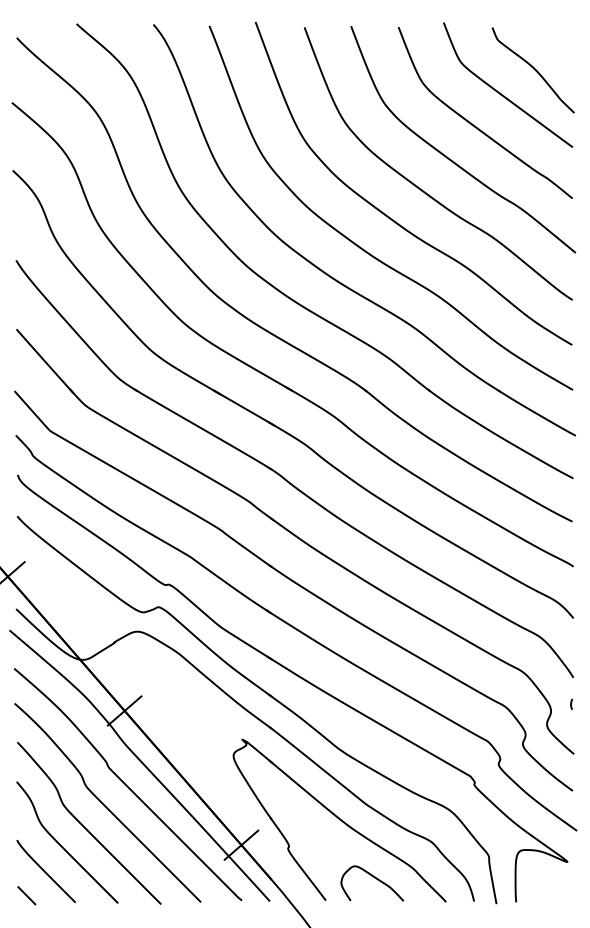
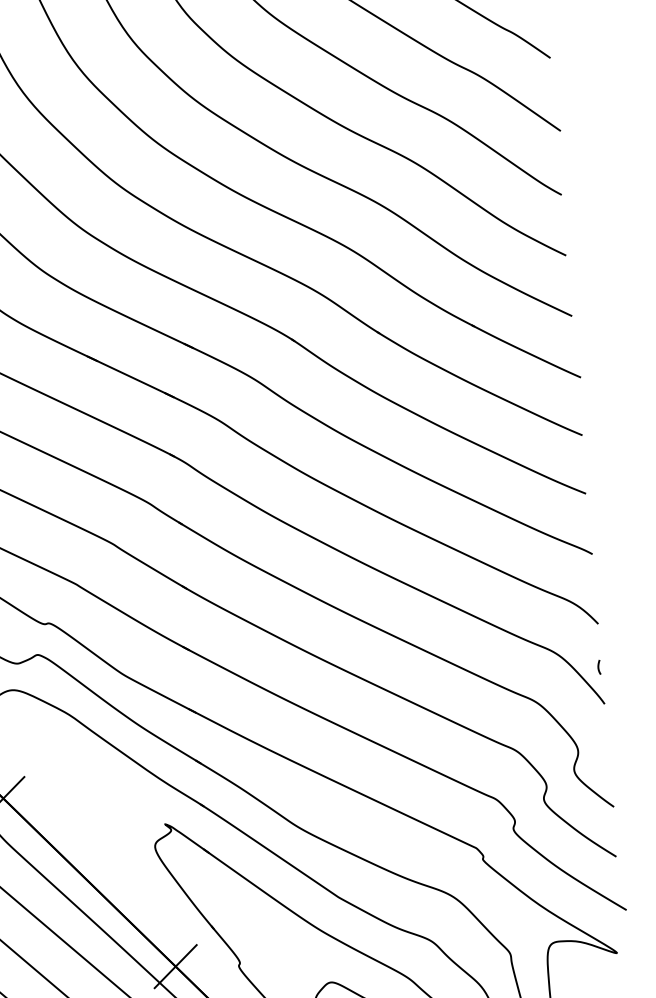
curve: (571, 703) -> (598, 666), moved

